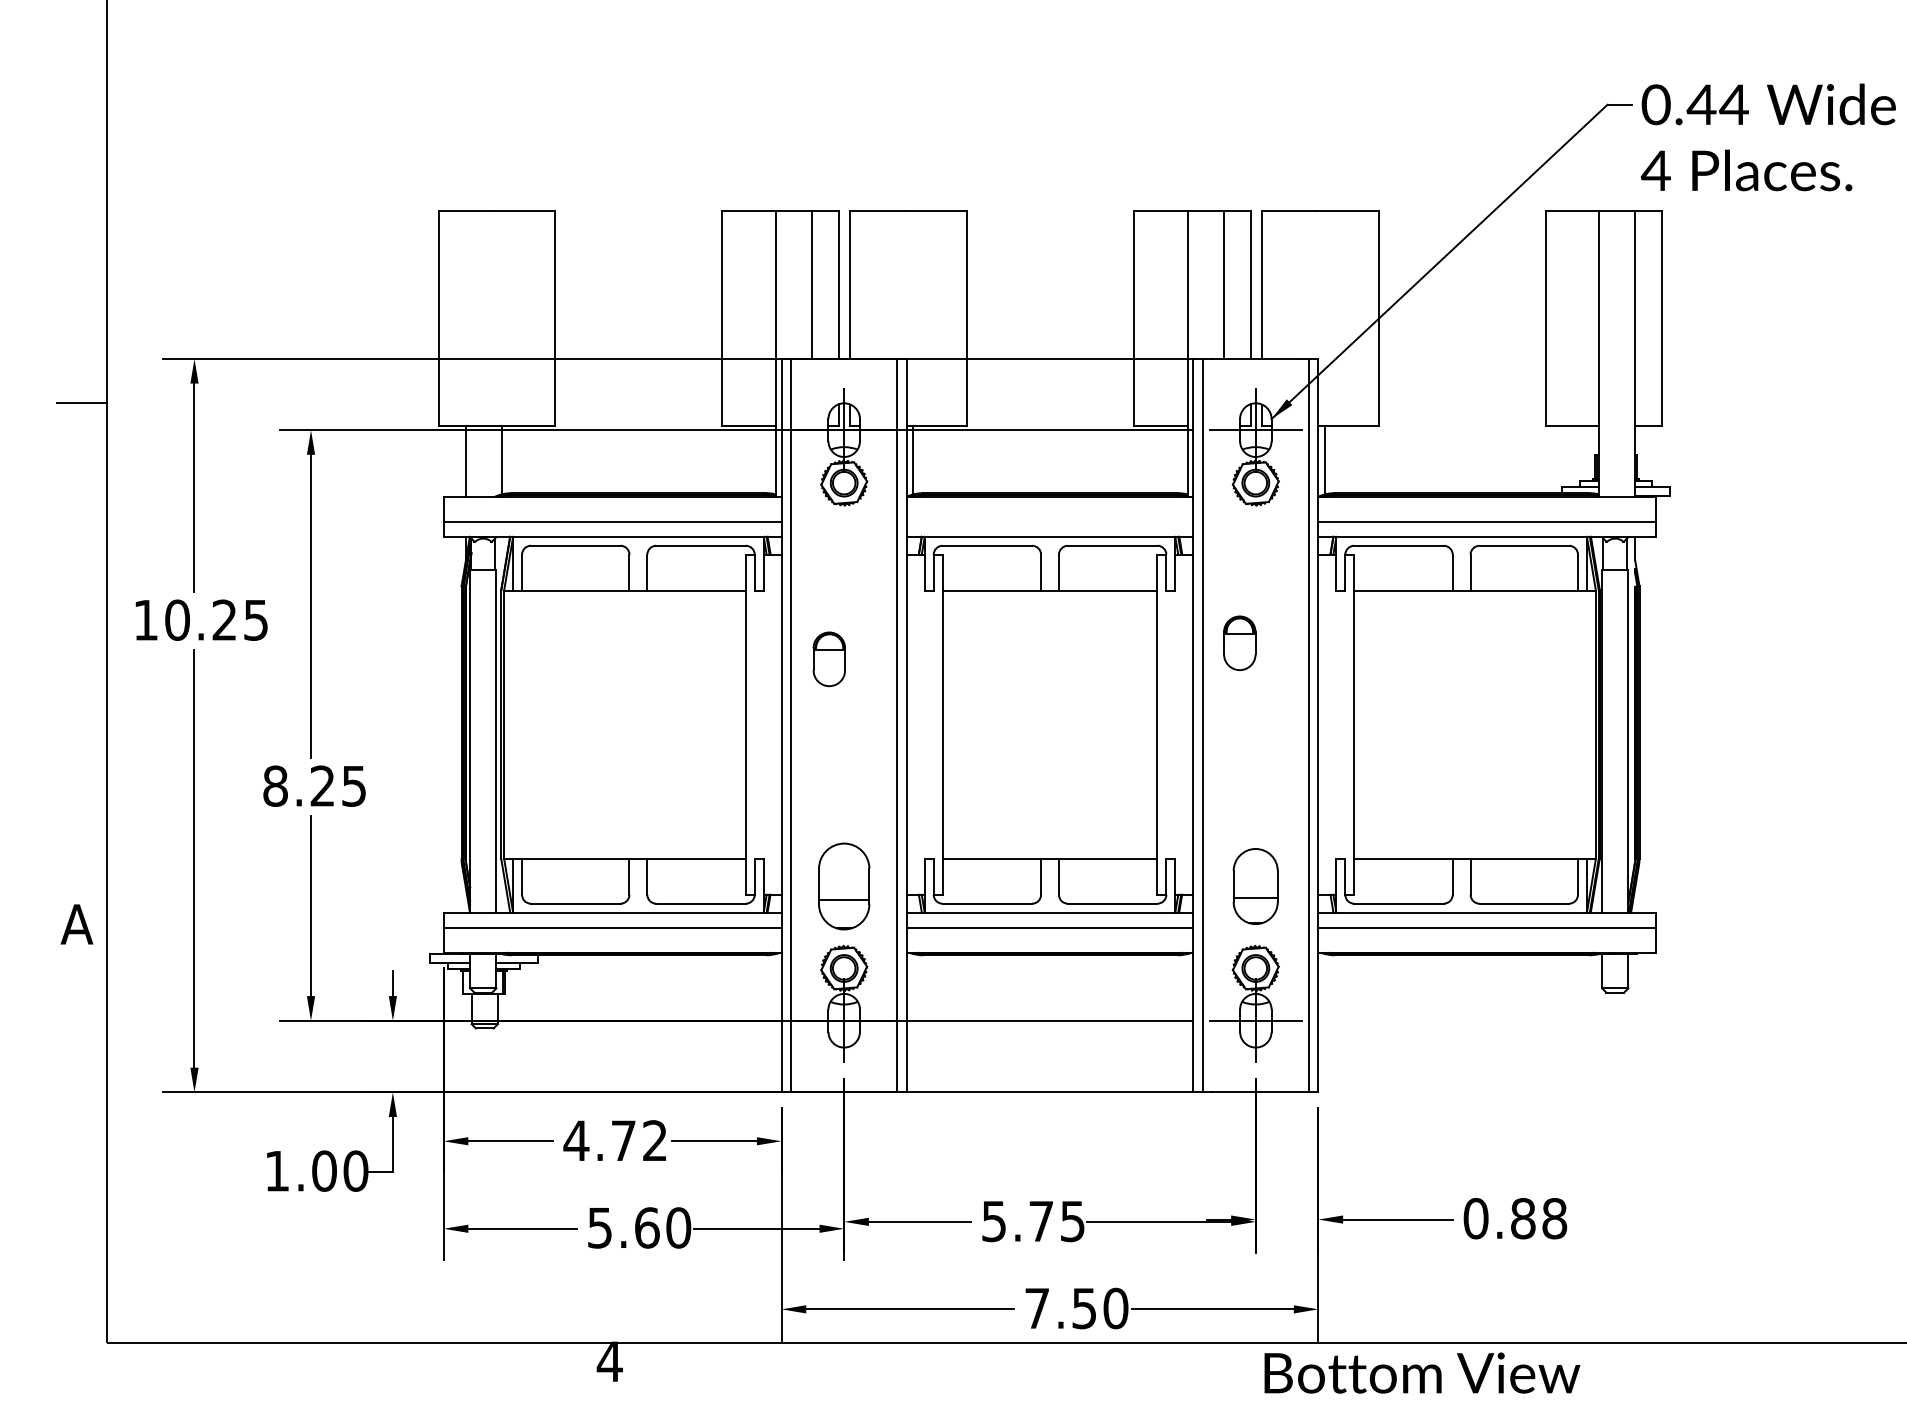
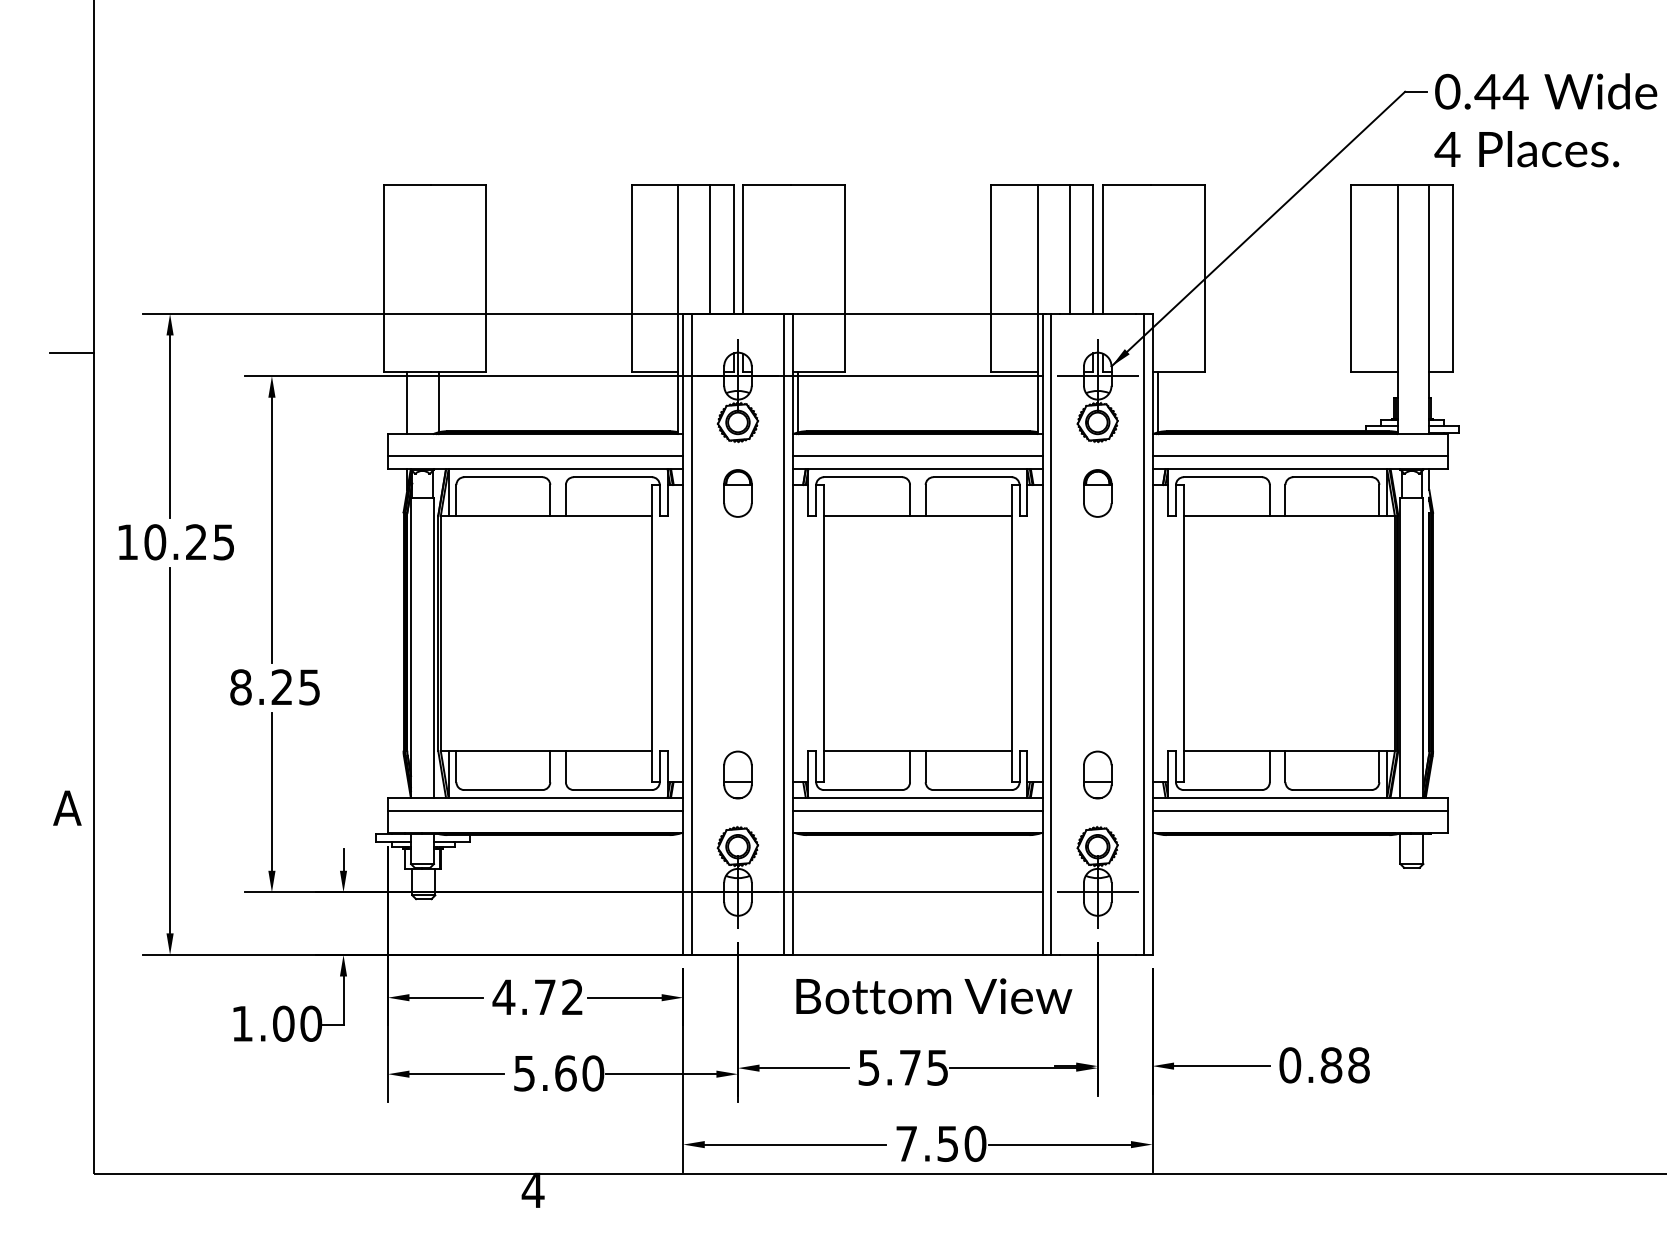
line: (1049, 522) -> (917, 456), added
part: (1239, 643) -> (1097, 493), moved
part: (828, 659) -> (737, 493), moved
part: (843, 885) -> (737, 774), size x0.62
part: (1255, 885) -> (1097, 774), size x0.71
text: (1422, 1373) -> (934, 996), moved

